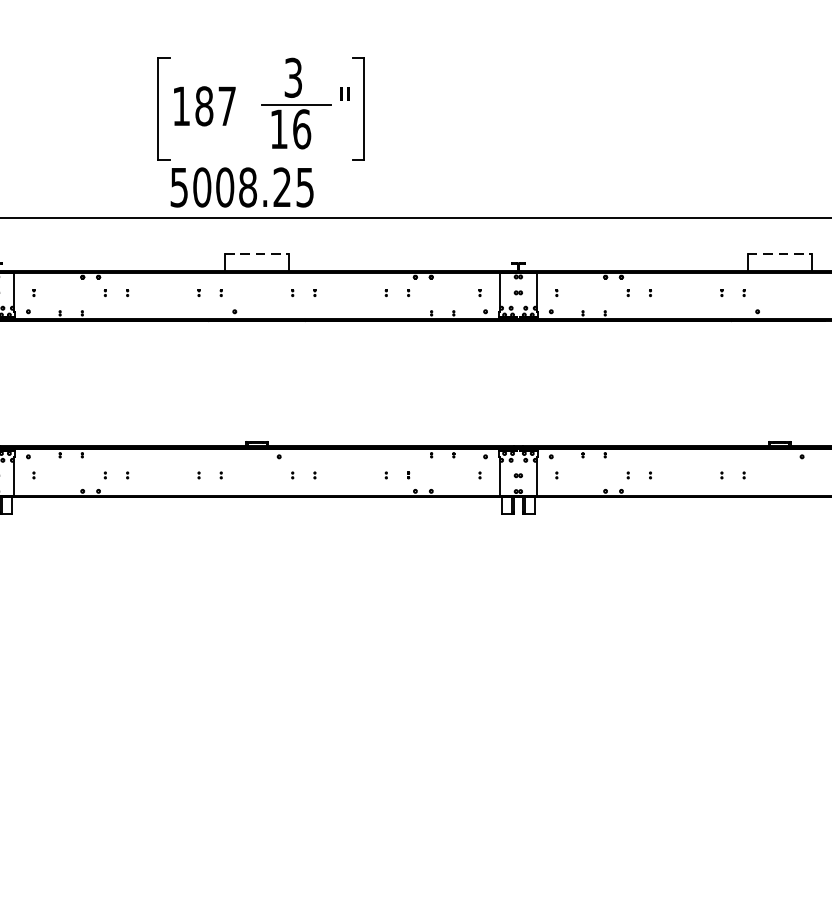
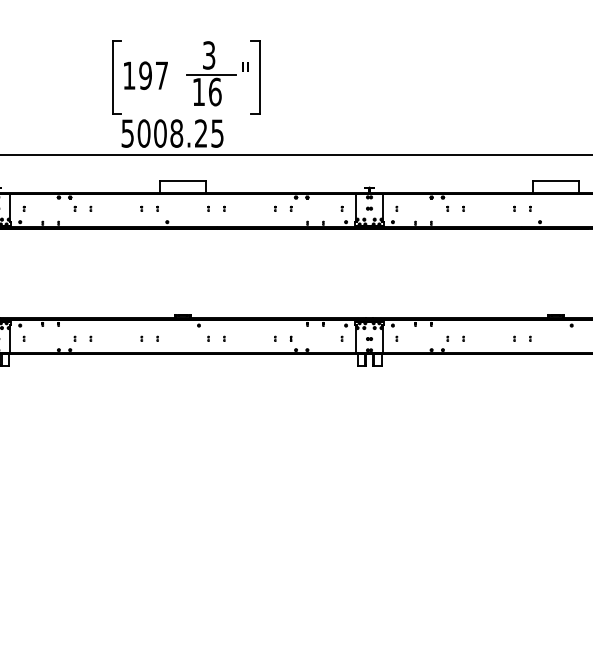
text: (204, 106) -> (145, 75), 187 -> 197
line: (257, 254) -> (183, 181), dashed -> solid
line: (779, 254) -> (555, 181), dashed -> solid

